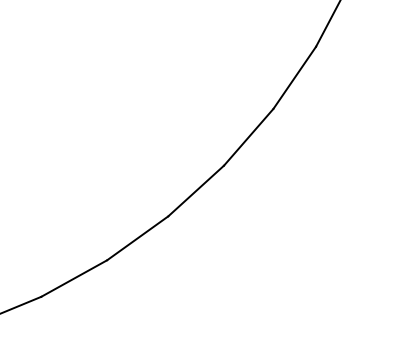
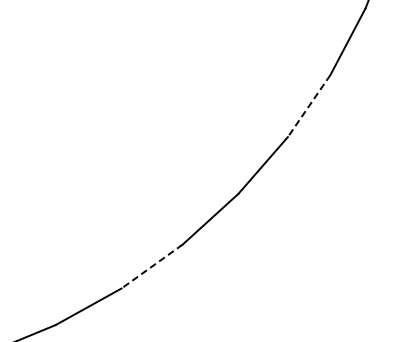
line: (295, 78) -> (309, 106), solid -> dashed
line: (138, 238) -> (152, 266), solid -> dashed

